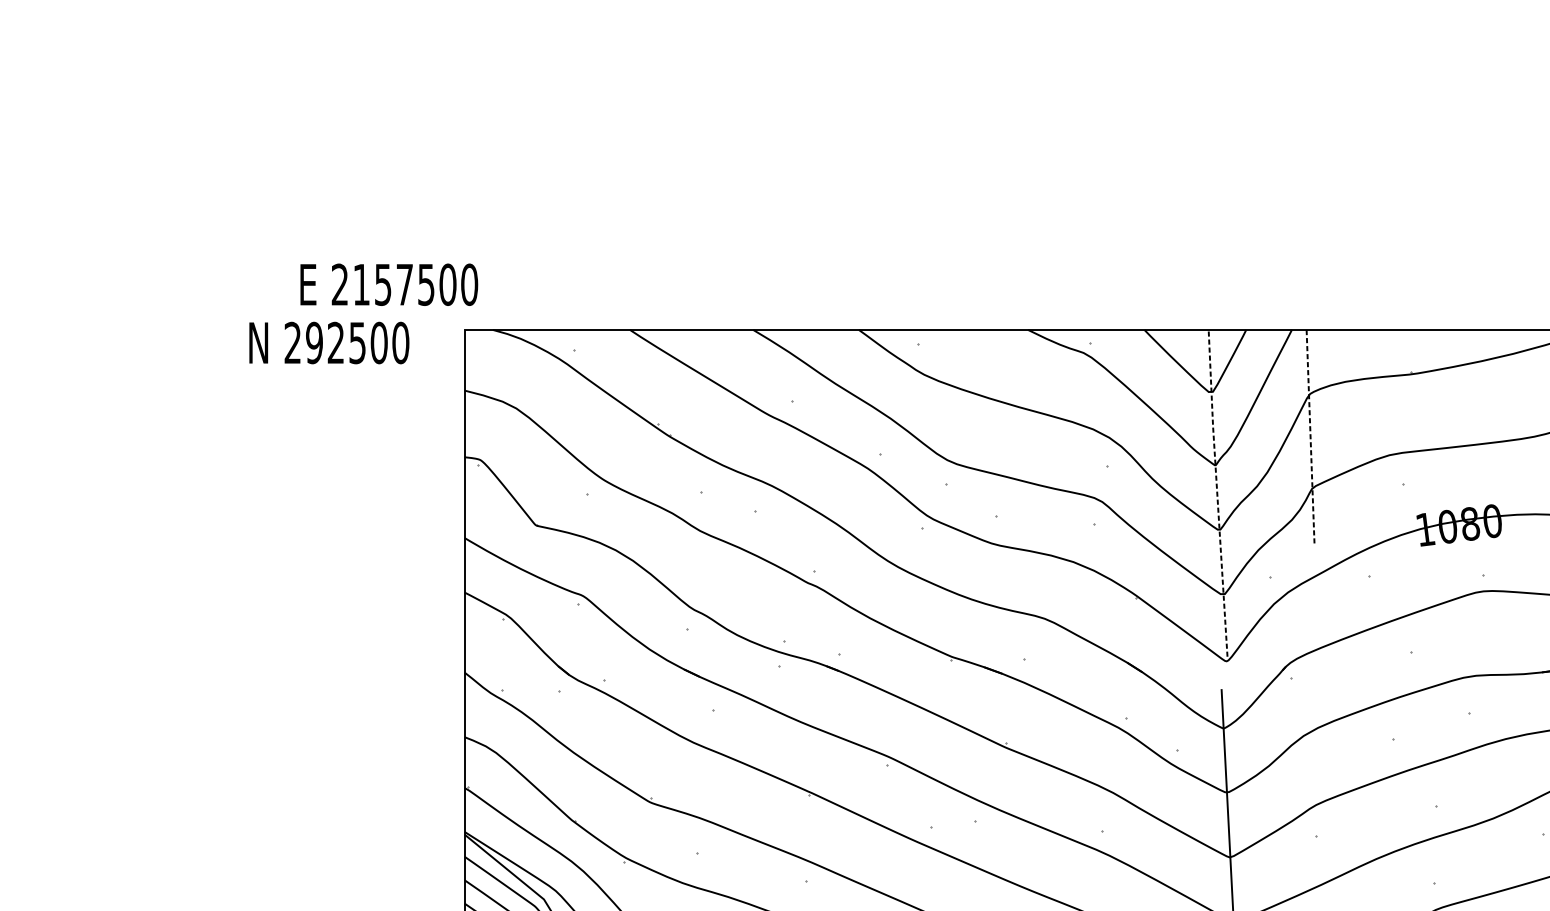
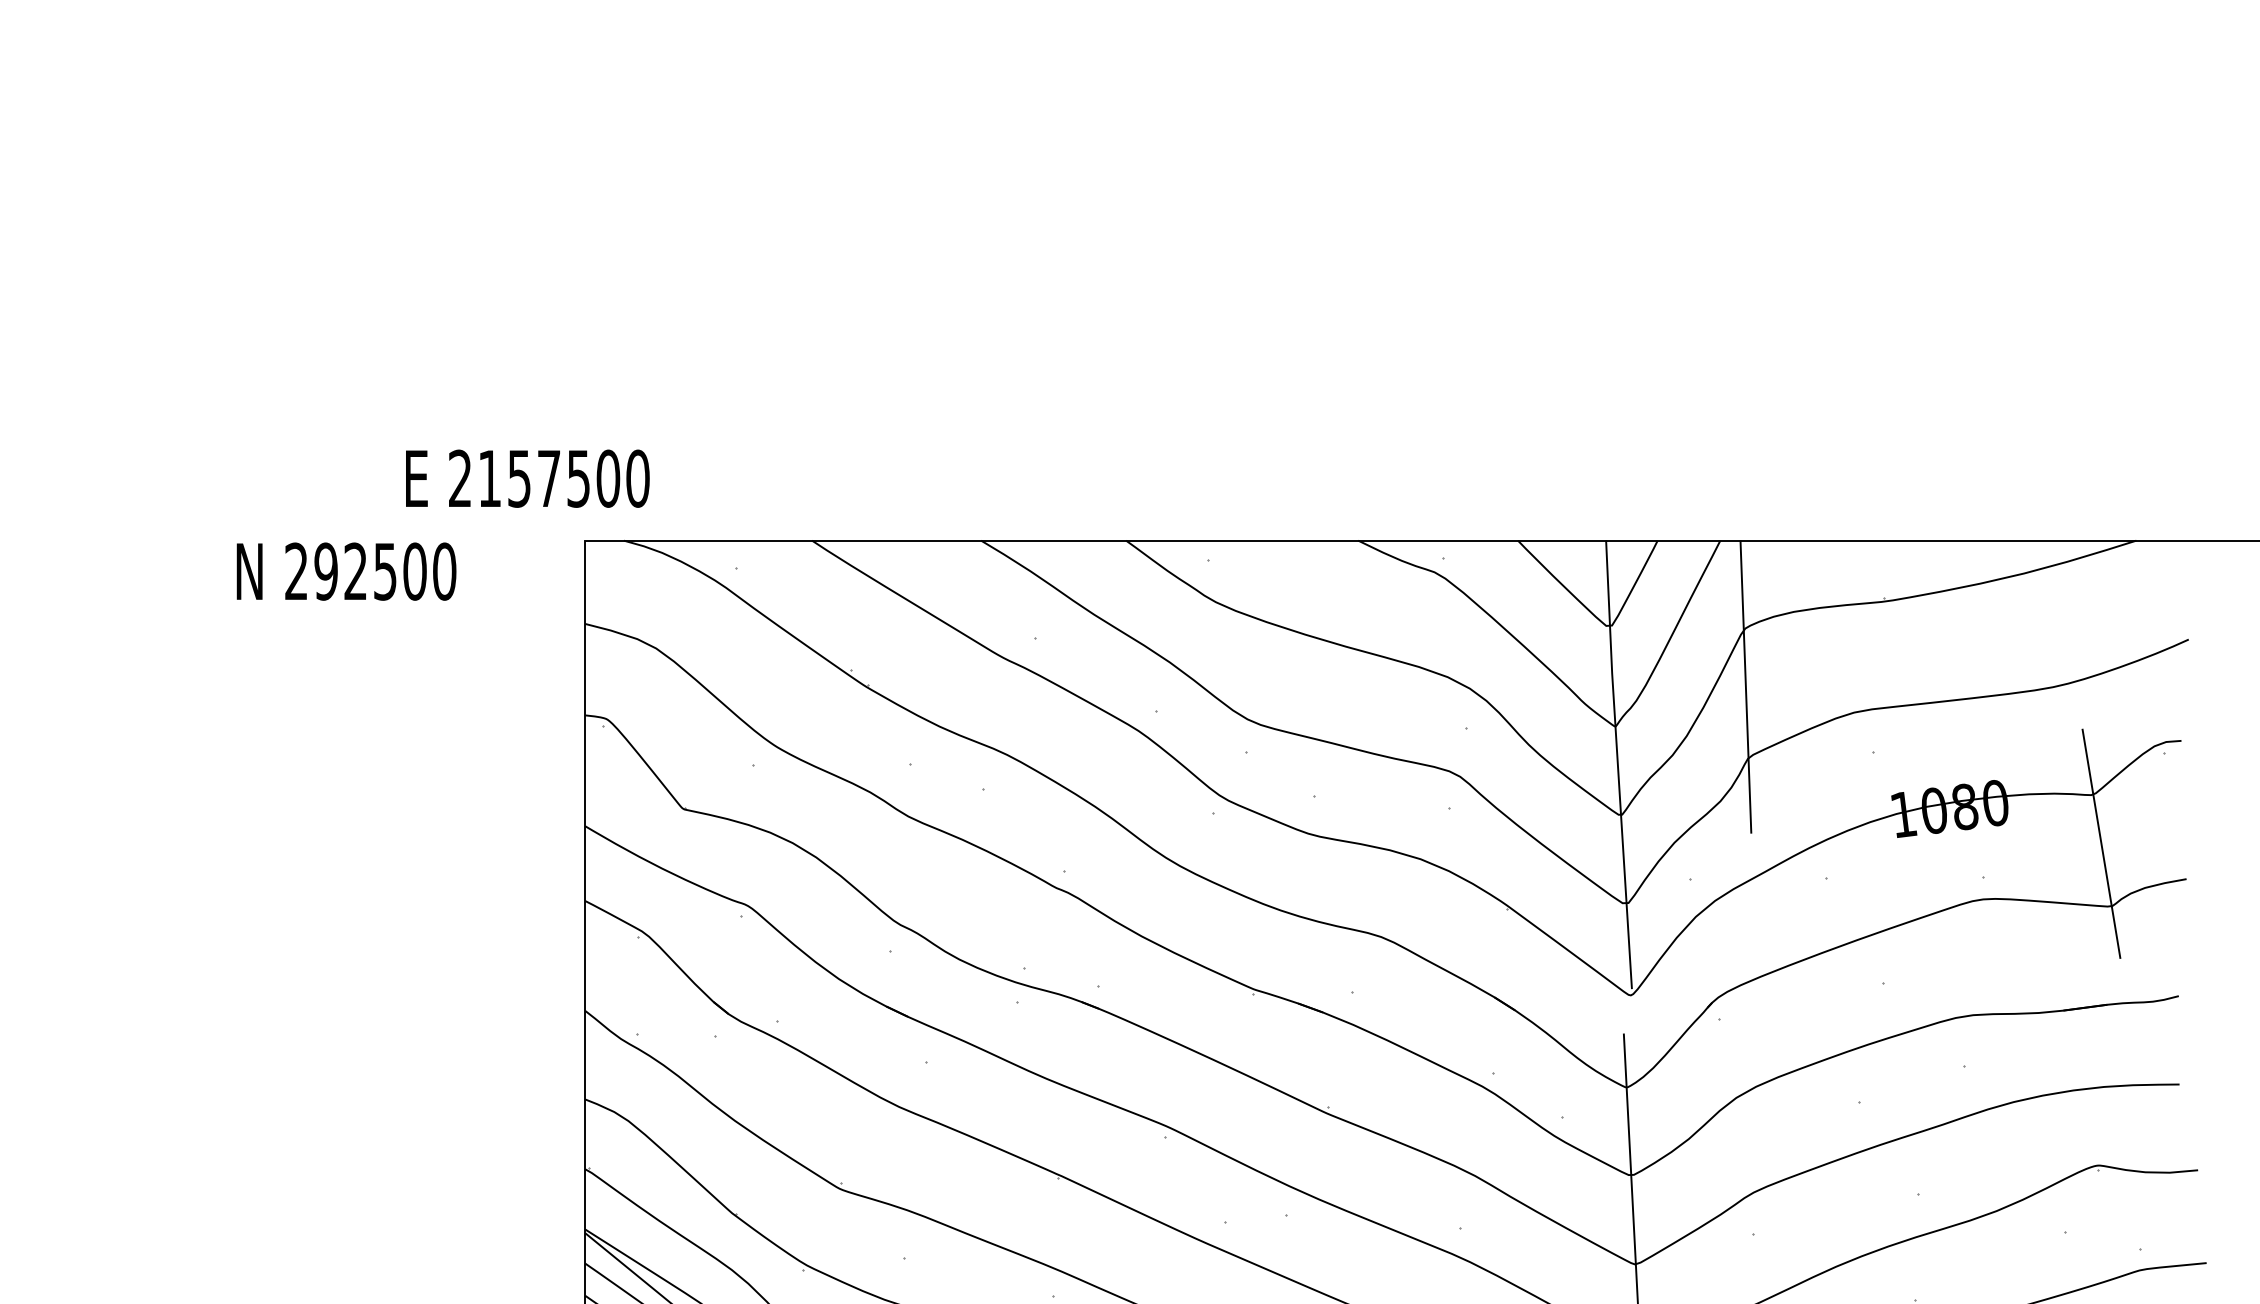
text: (389, 284) -> (527, 478), moved
text: (329, 342) -> (346, 571), moved
line: (1310, 436) -> (1745, 687), dashed -> solid
line: (1216, 492) -> (1617, 763), dashed -> solid

